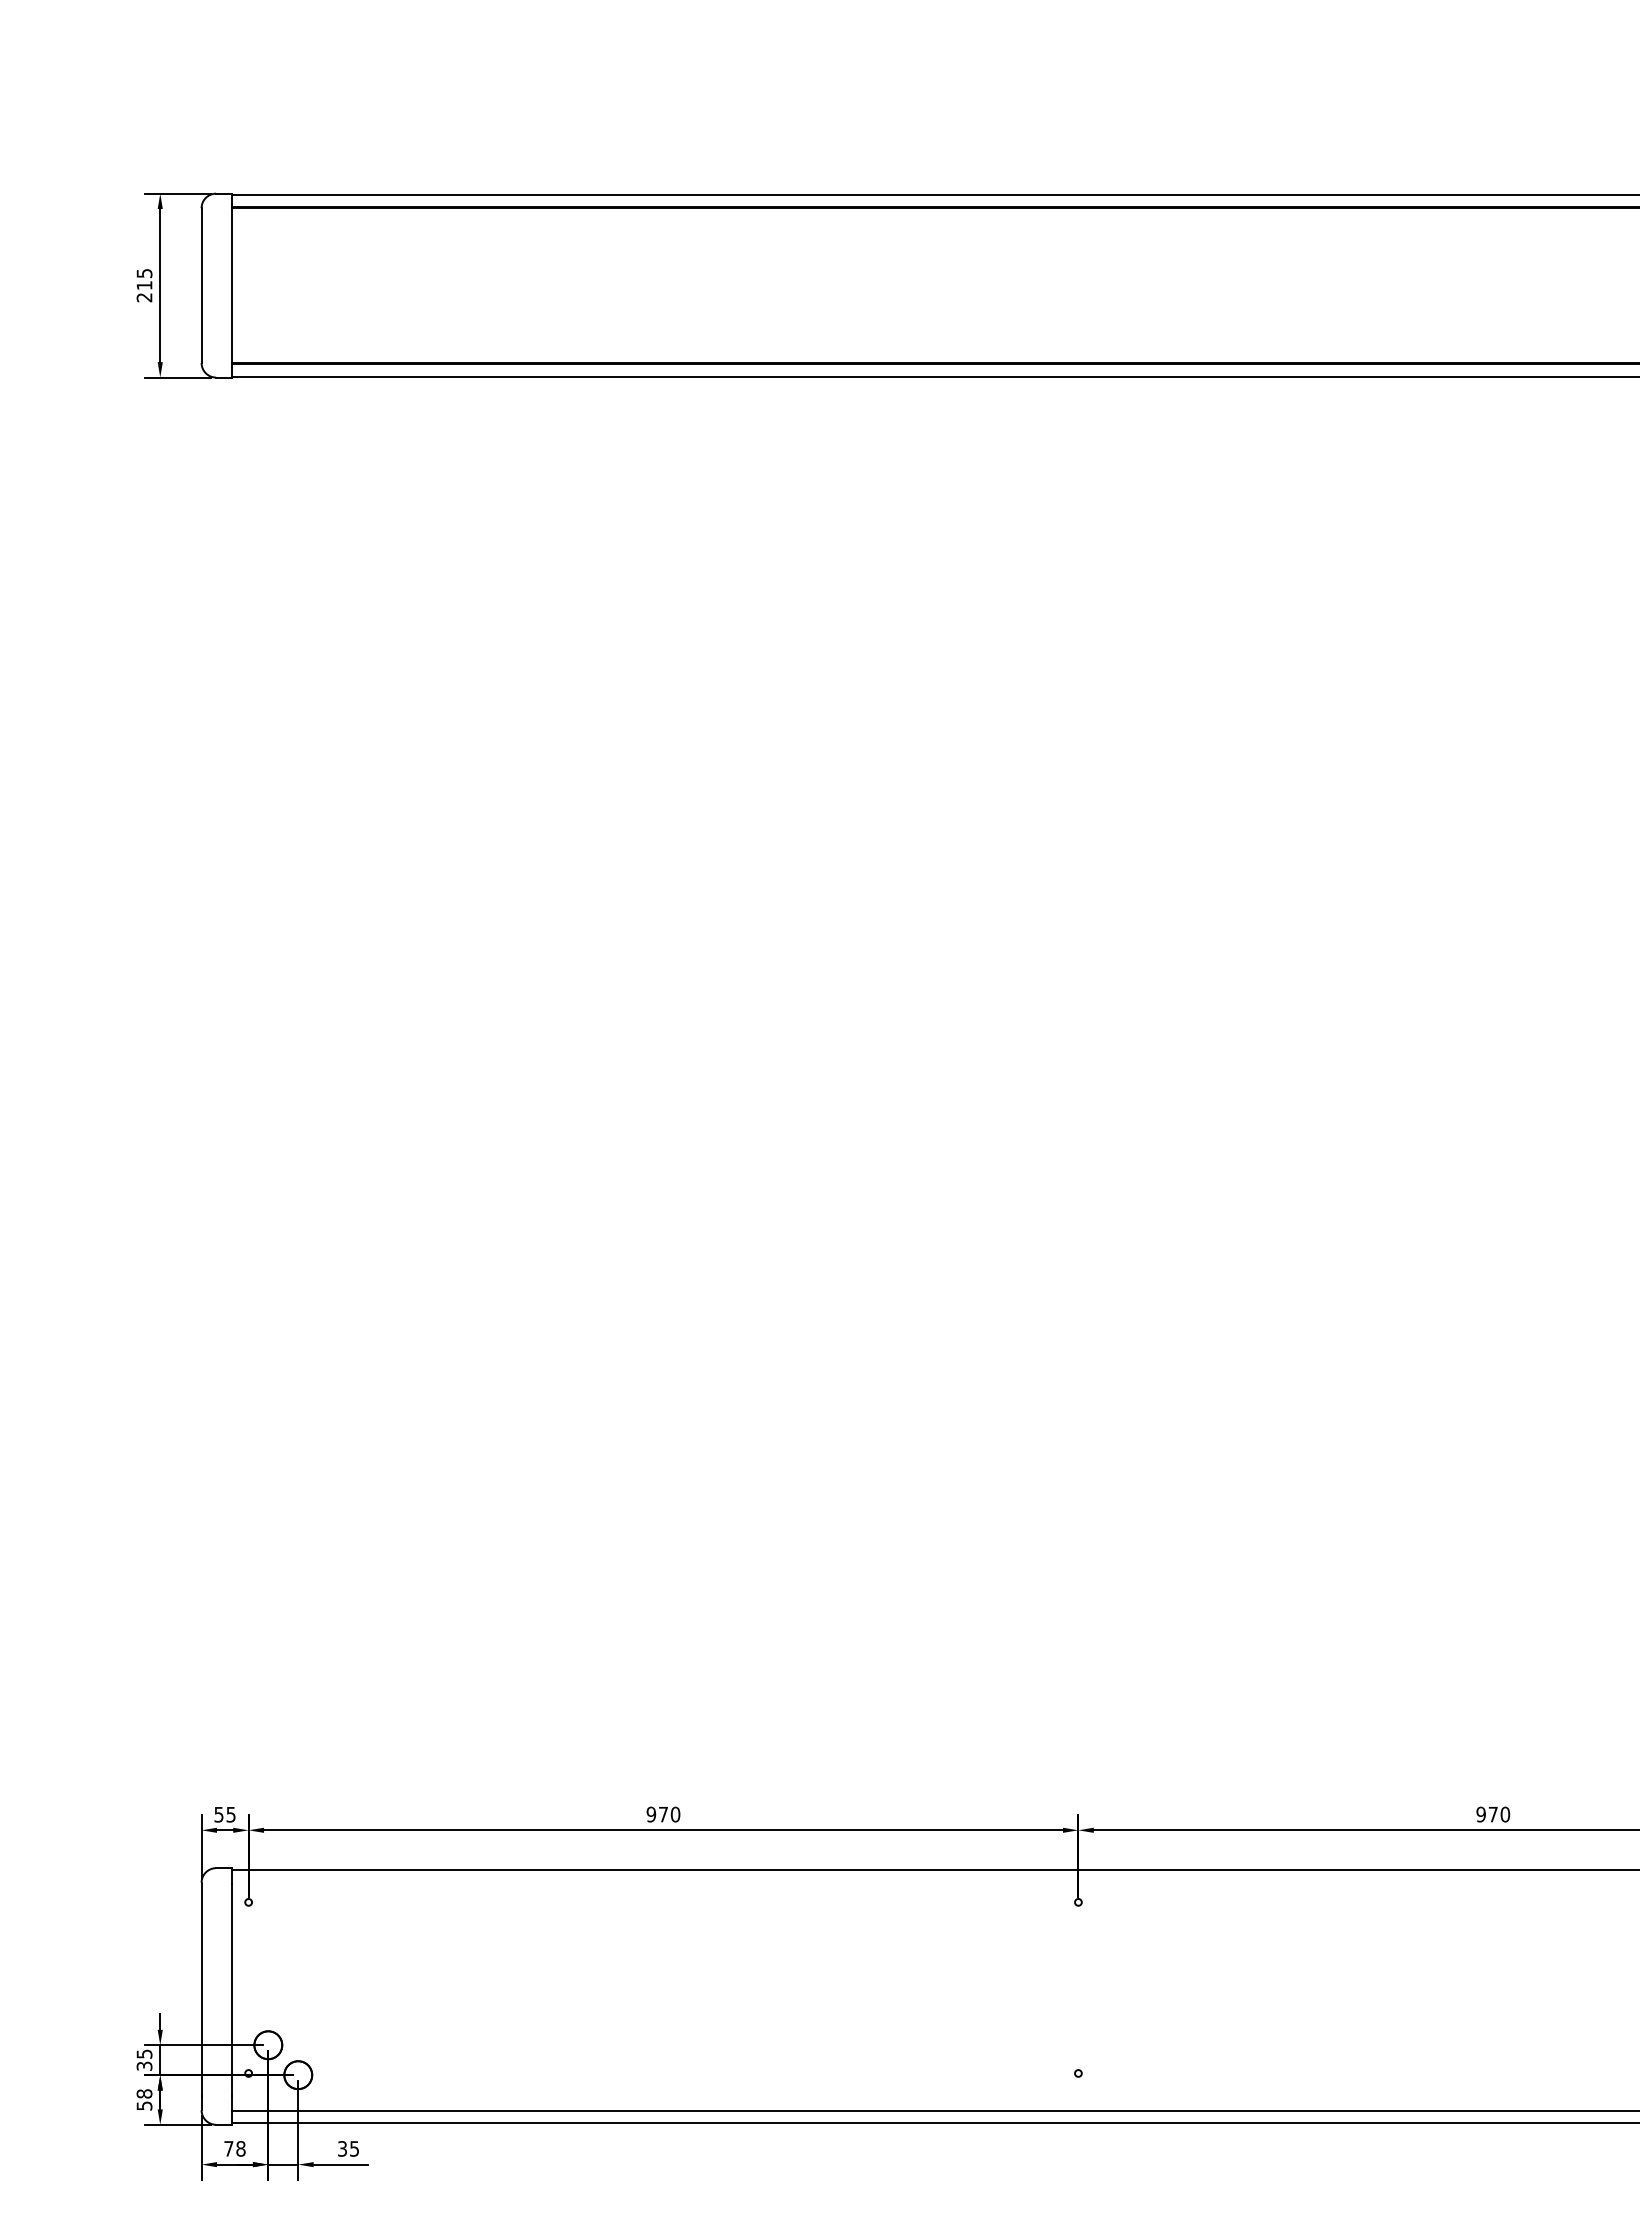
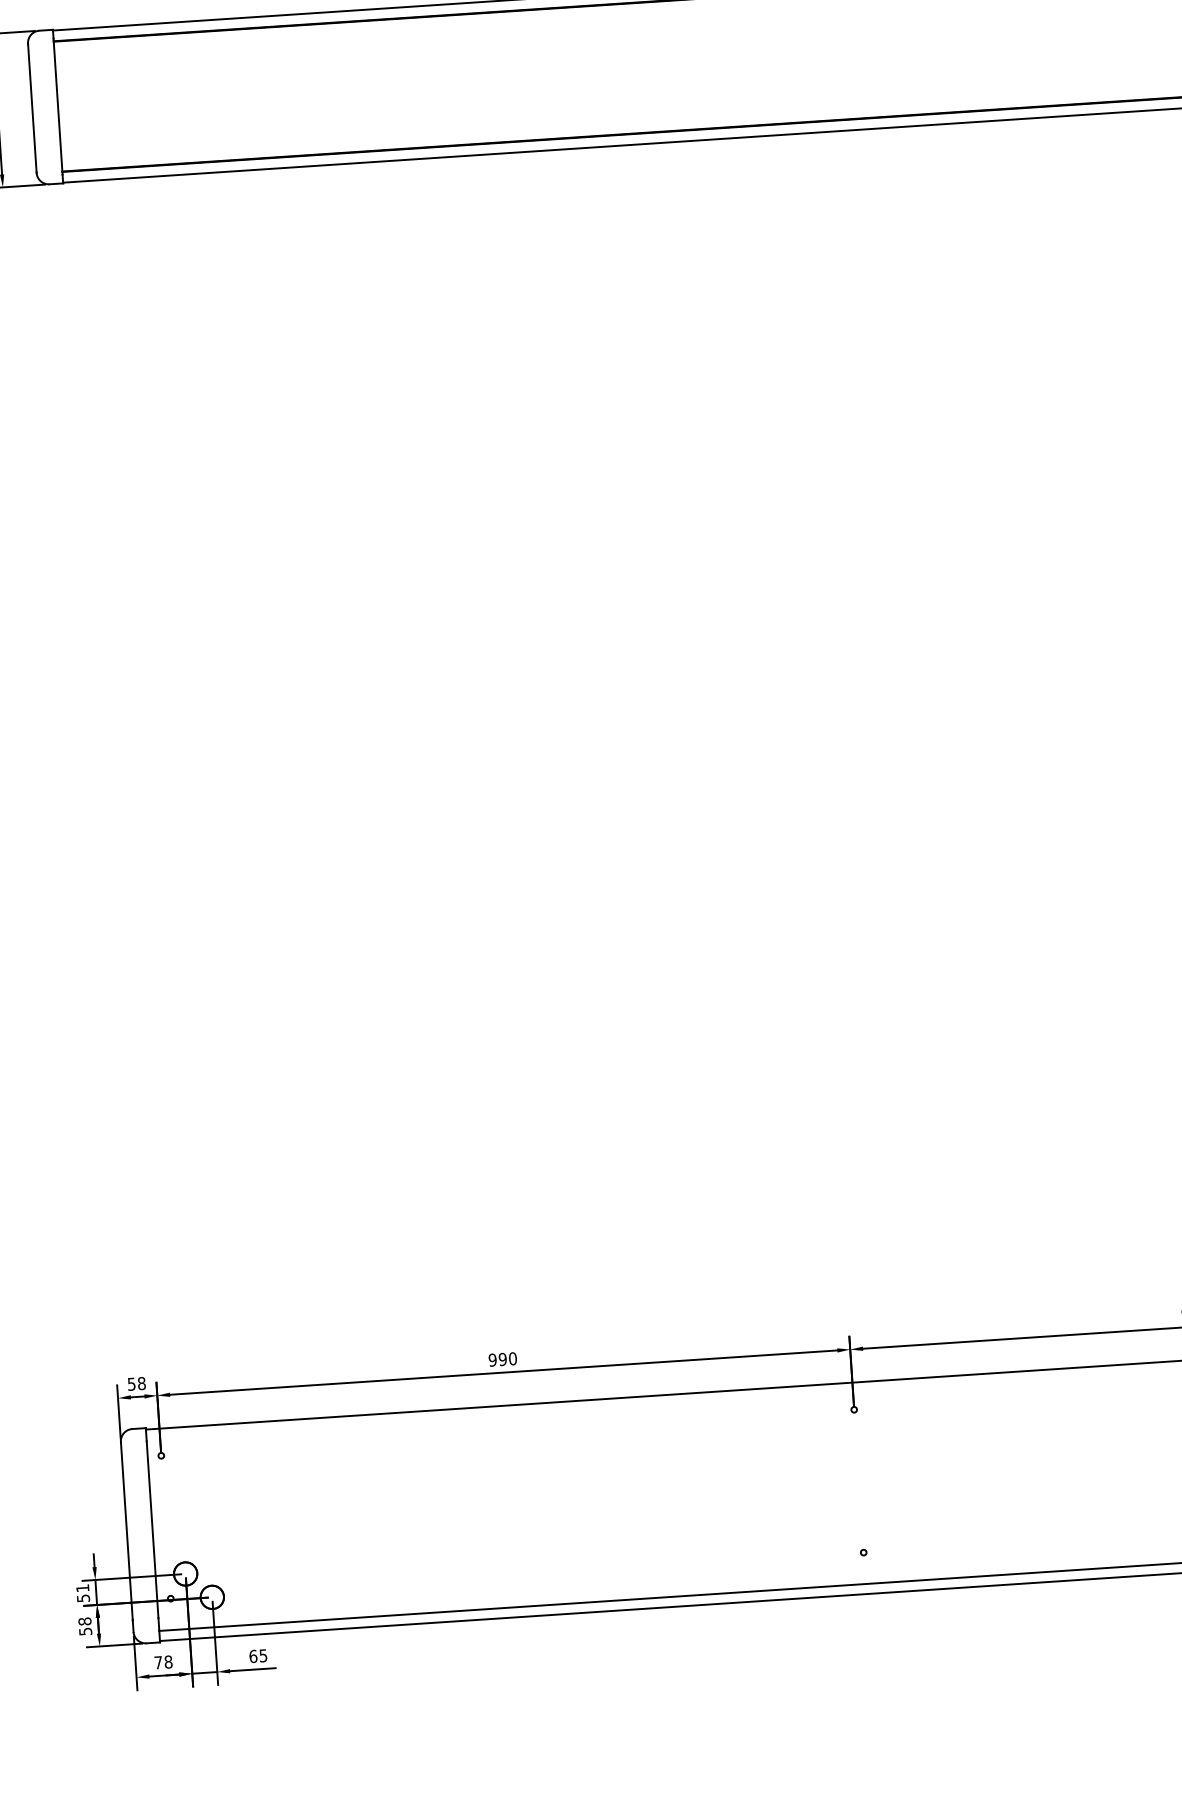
text: (230, 1814) -> (141, 1383), 55 -> 58
text: (663, 1814) -> (502, 1359), 970 -> 990
text: (144, 2059) -> (83, 1592), 35 -> 51
text: (342, 2148) -> (253, 1656), 35 -> 65

